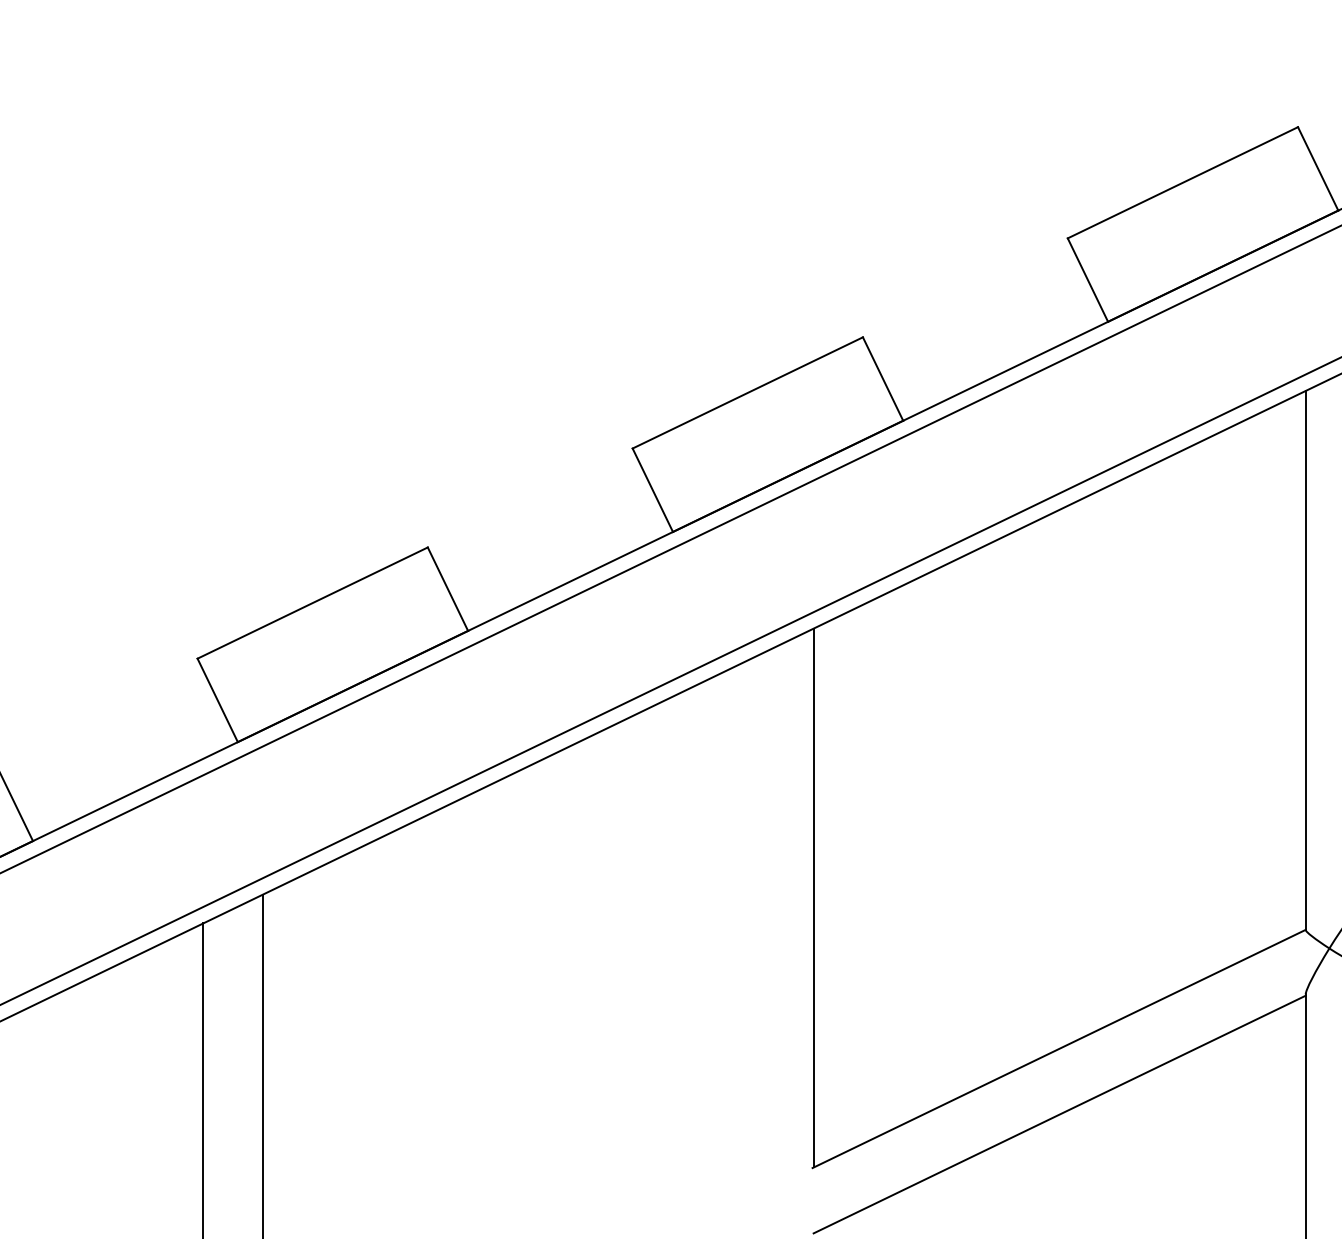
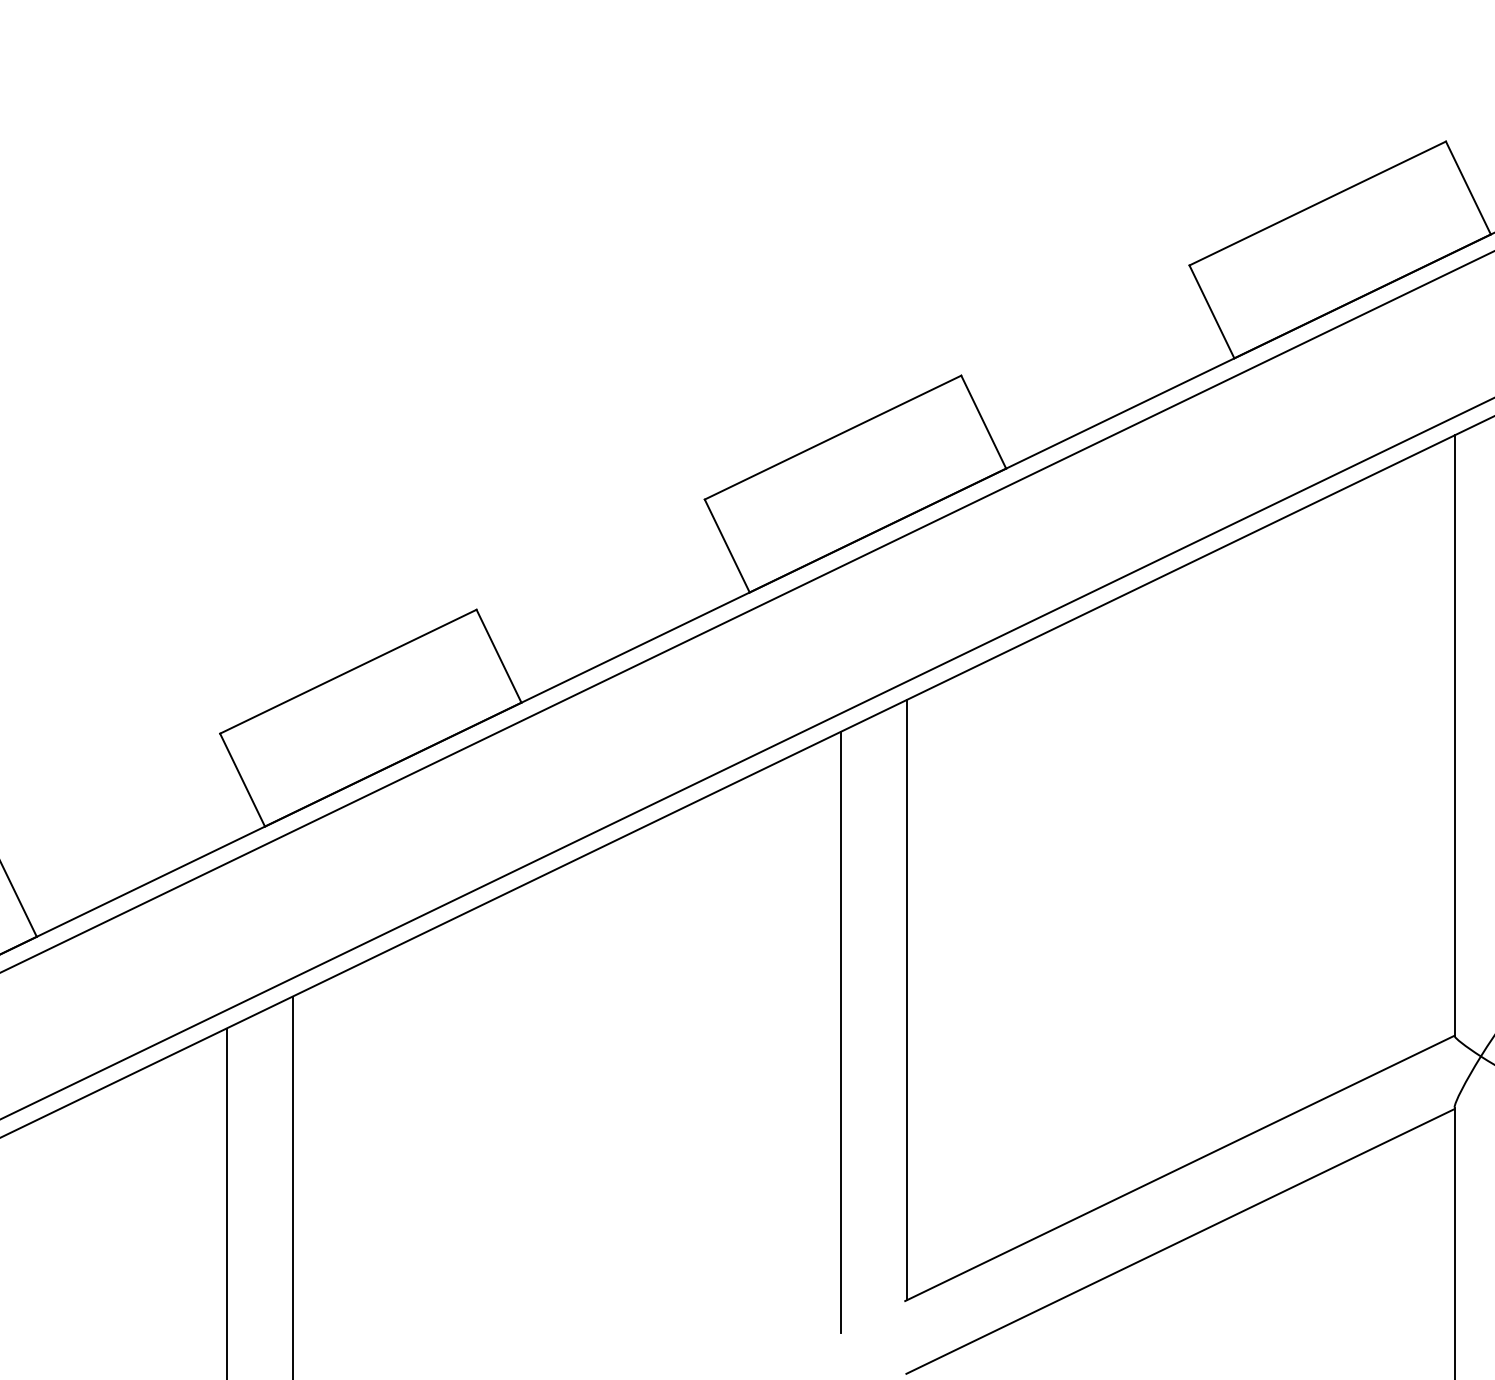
line: (754, 926) -> (840, 1031), added

